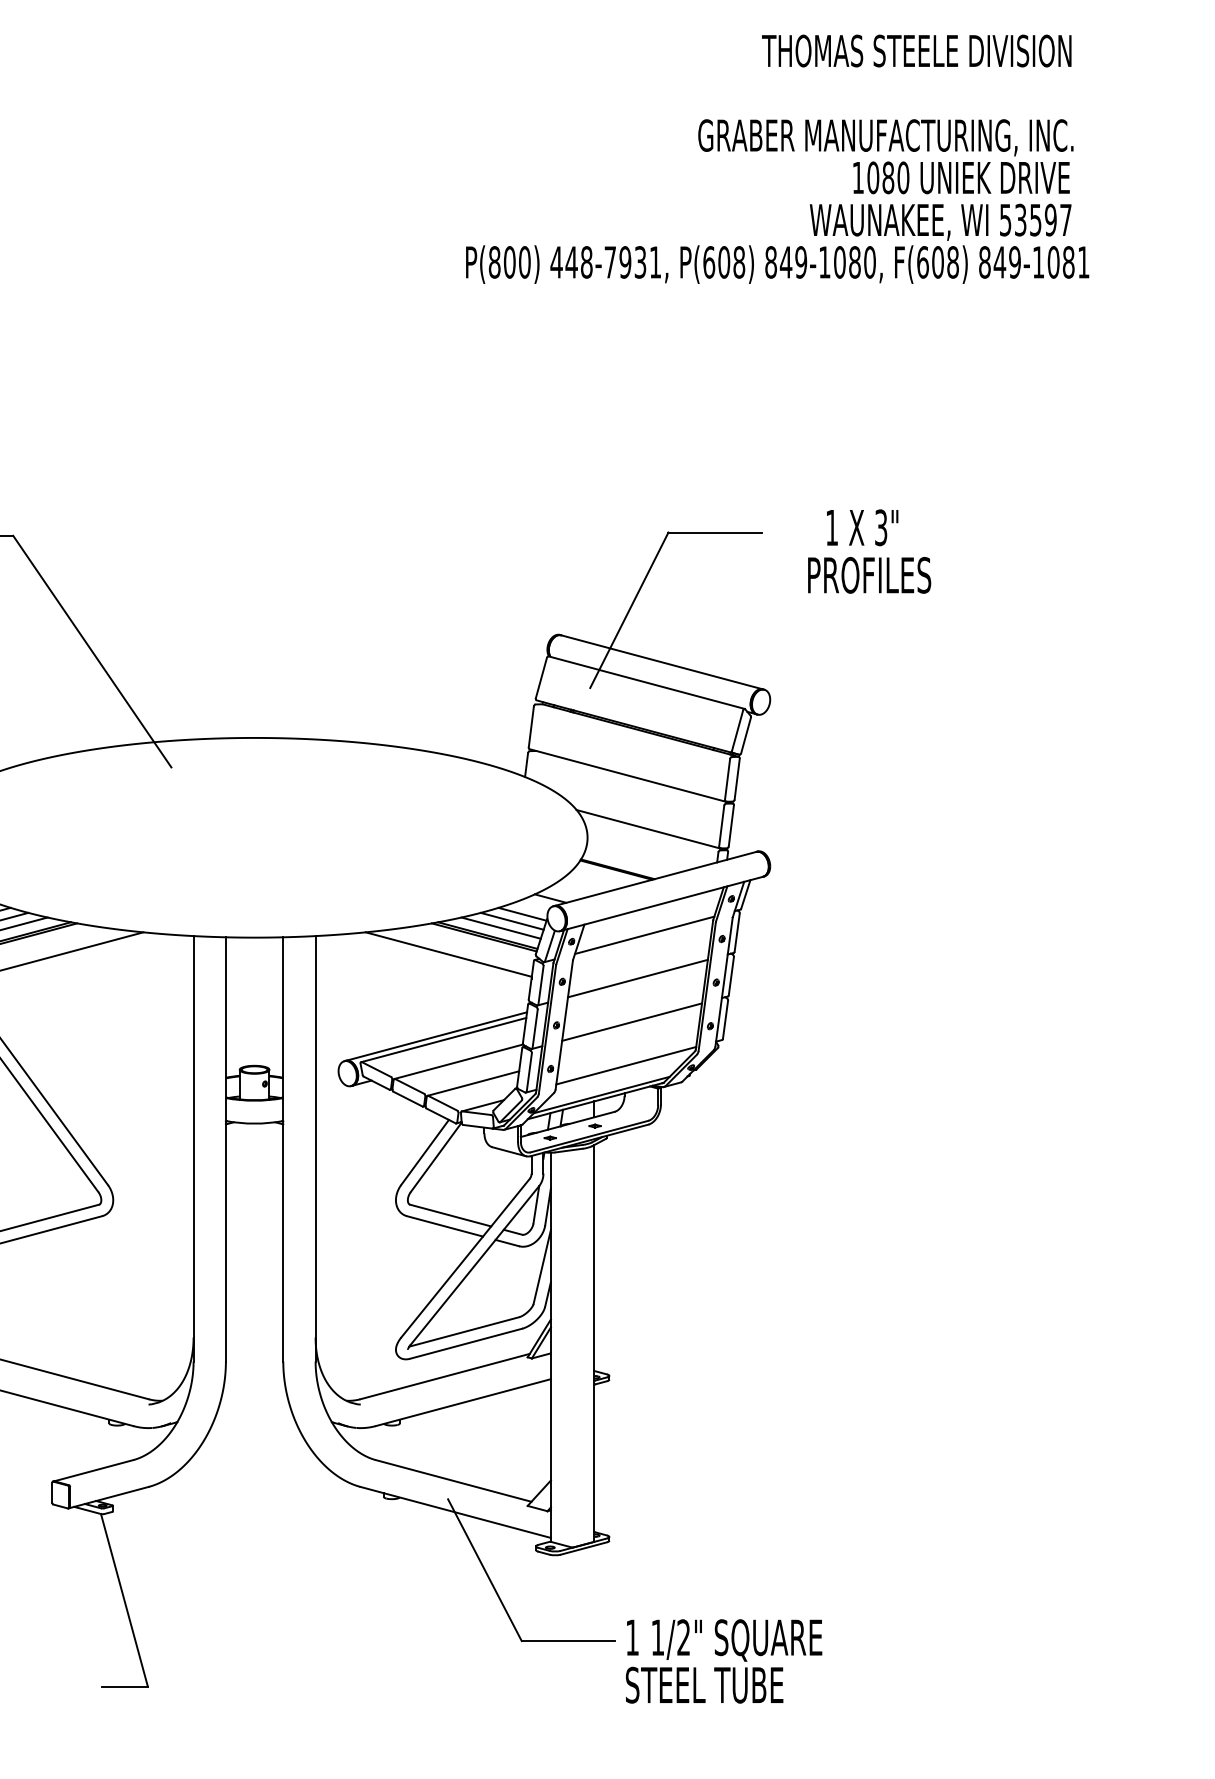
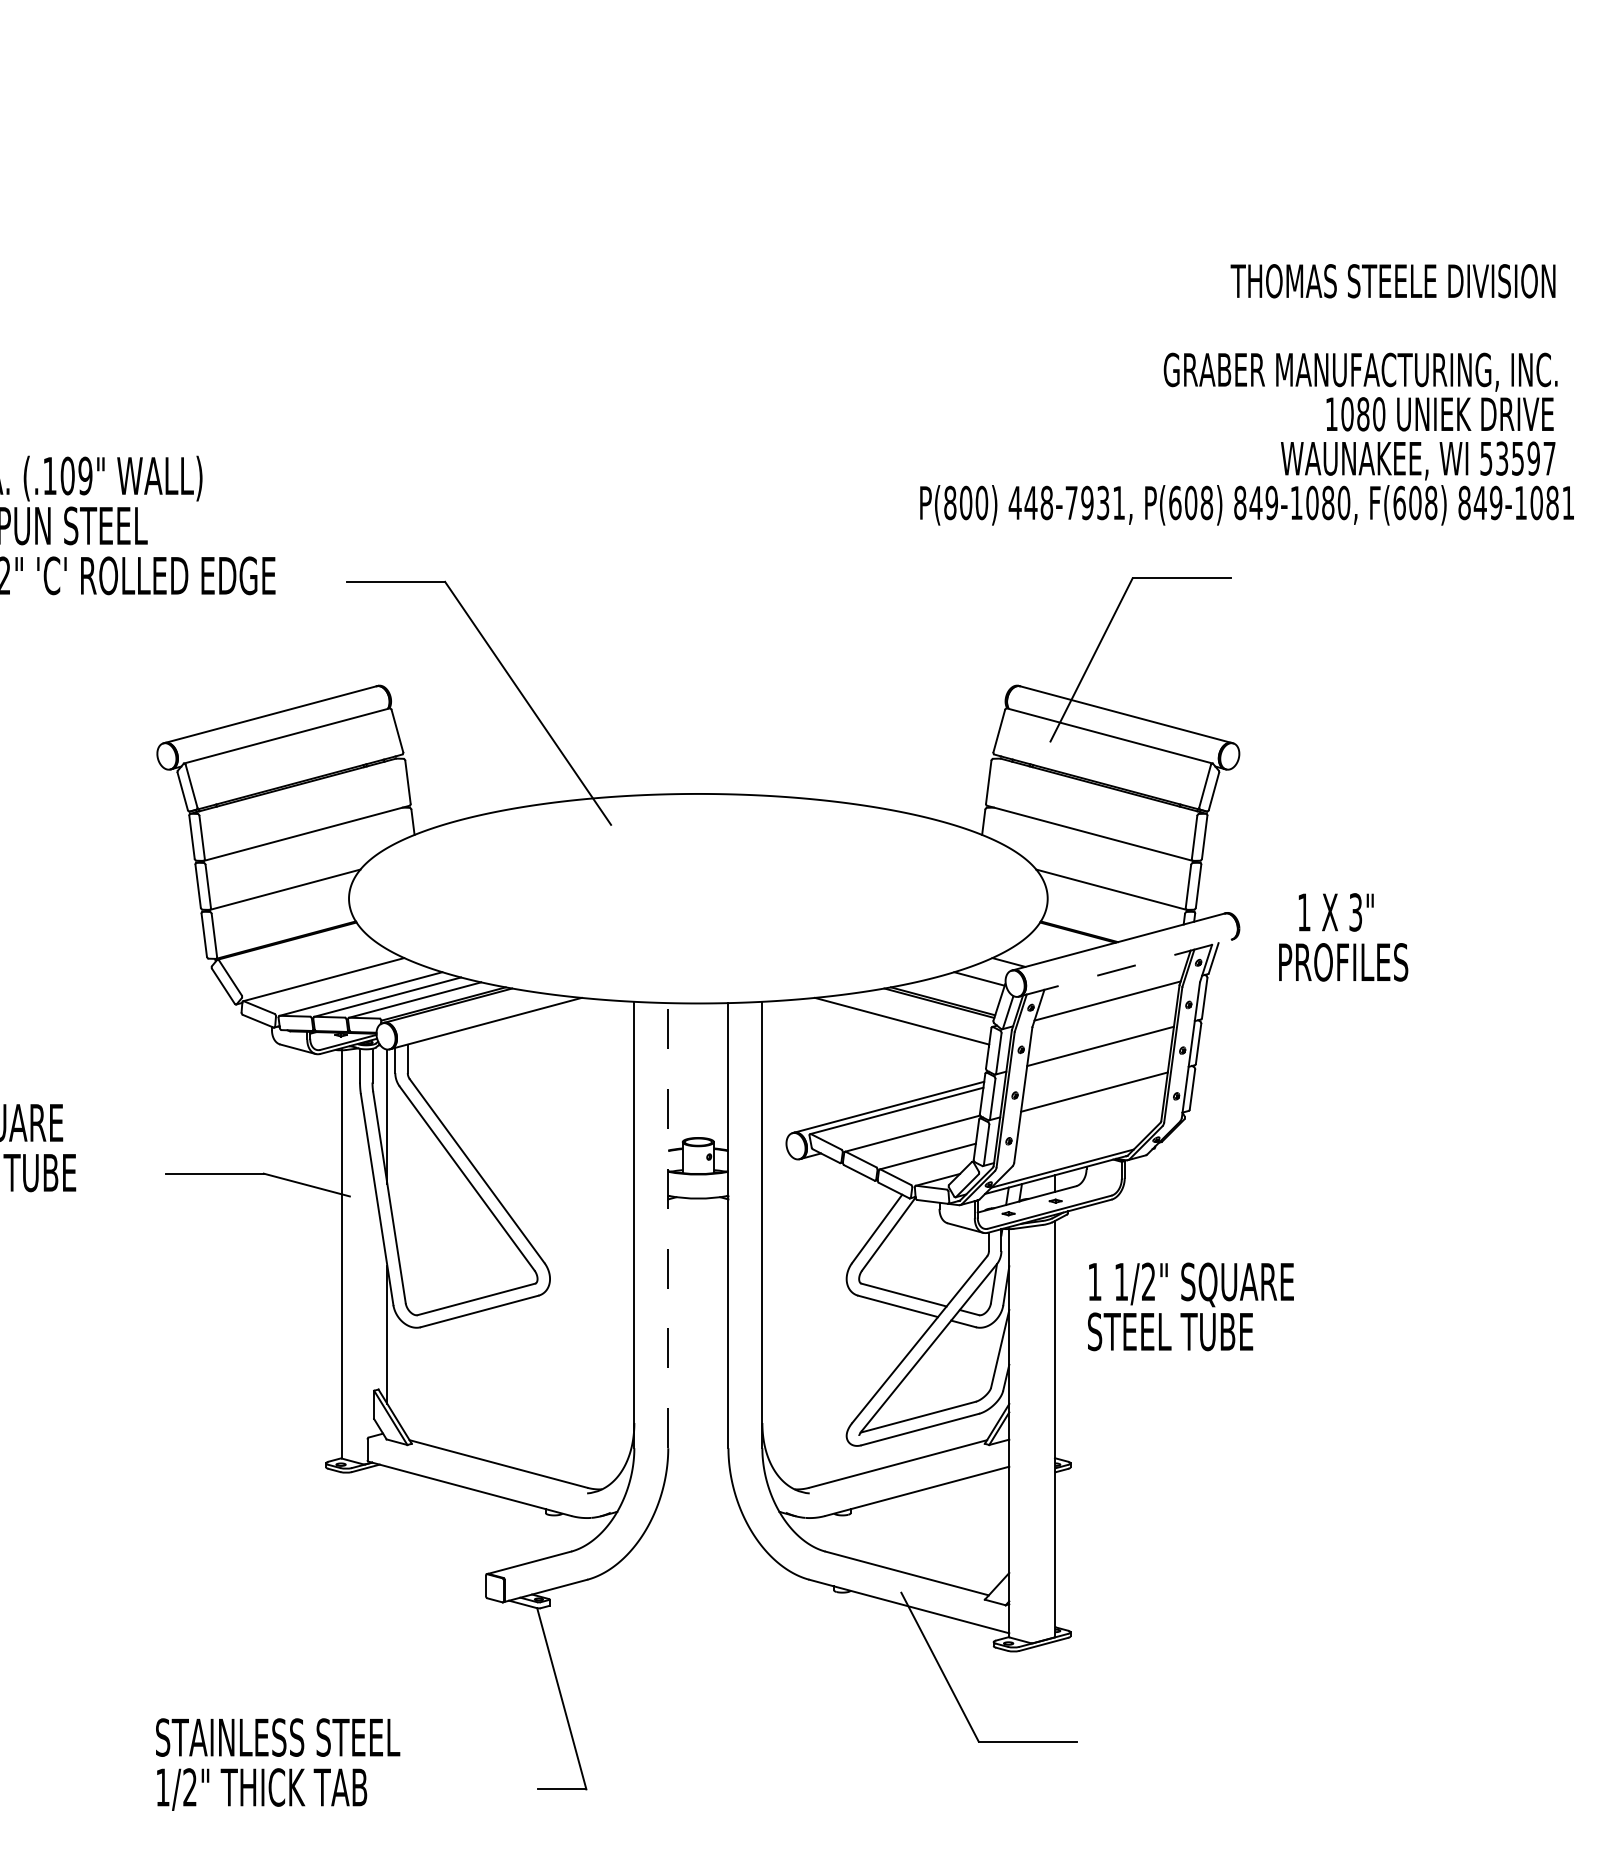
text: (777, 158) -> (1246, 394), moved
text: (869, 551) -> (1343, 937), moved
line: (661, 903) -> (1125, 967), solid -> dashed
line: (512, 921) -> (968, 986), removed
line: (500, 928) -> (956, 993), removed
line: (625, 1065) -> (1087, 1137), removed
line: (226, 1149) -> (668, 1225), solid -> dashed
text: (723, 1661) -> (1190, 1306), moved

